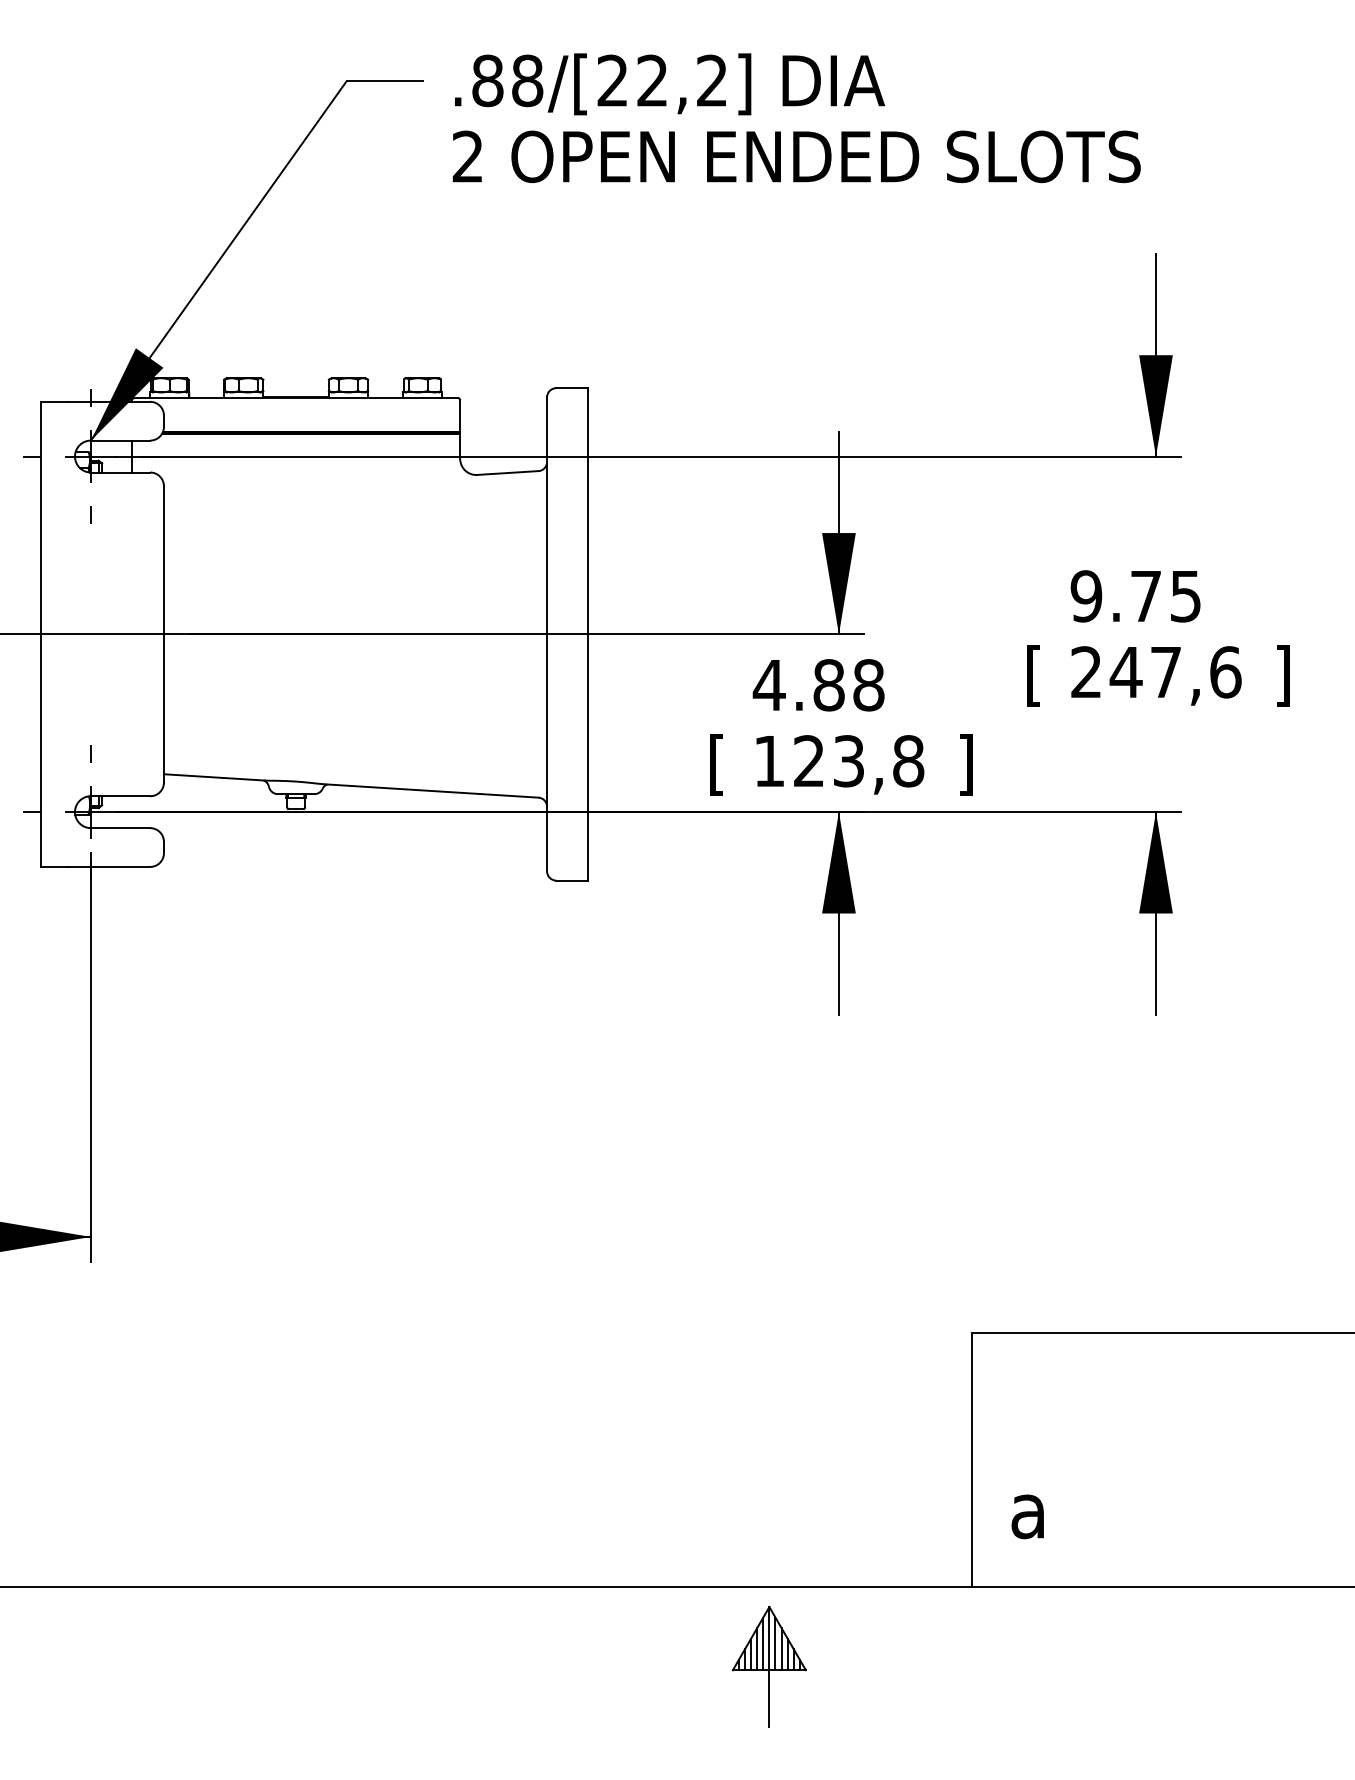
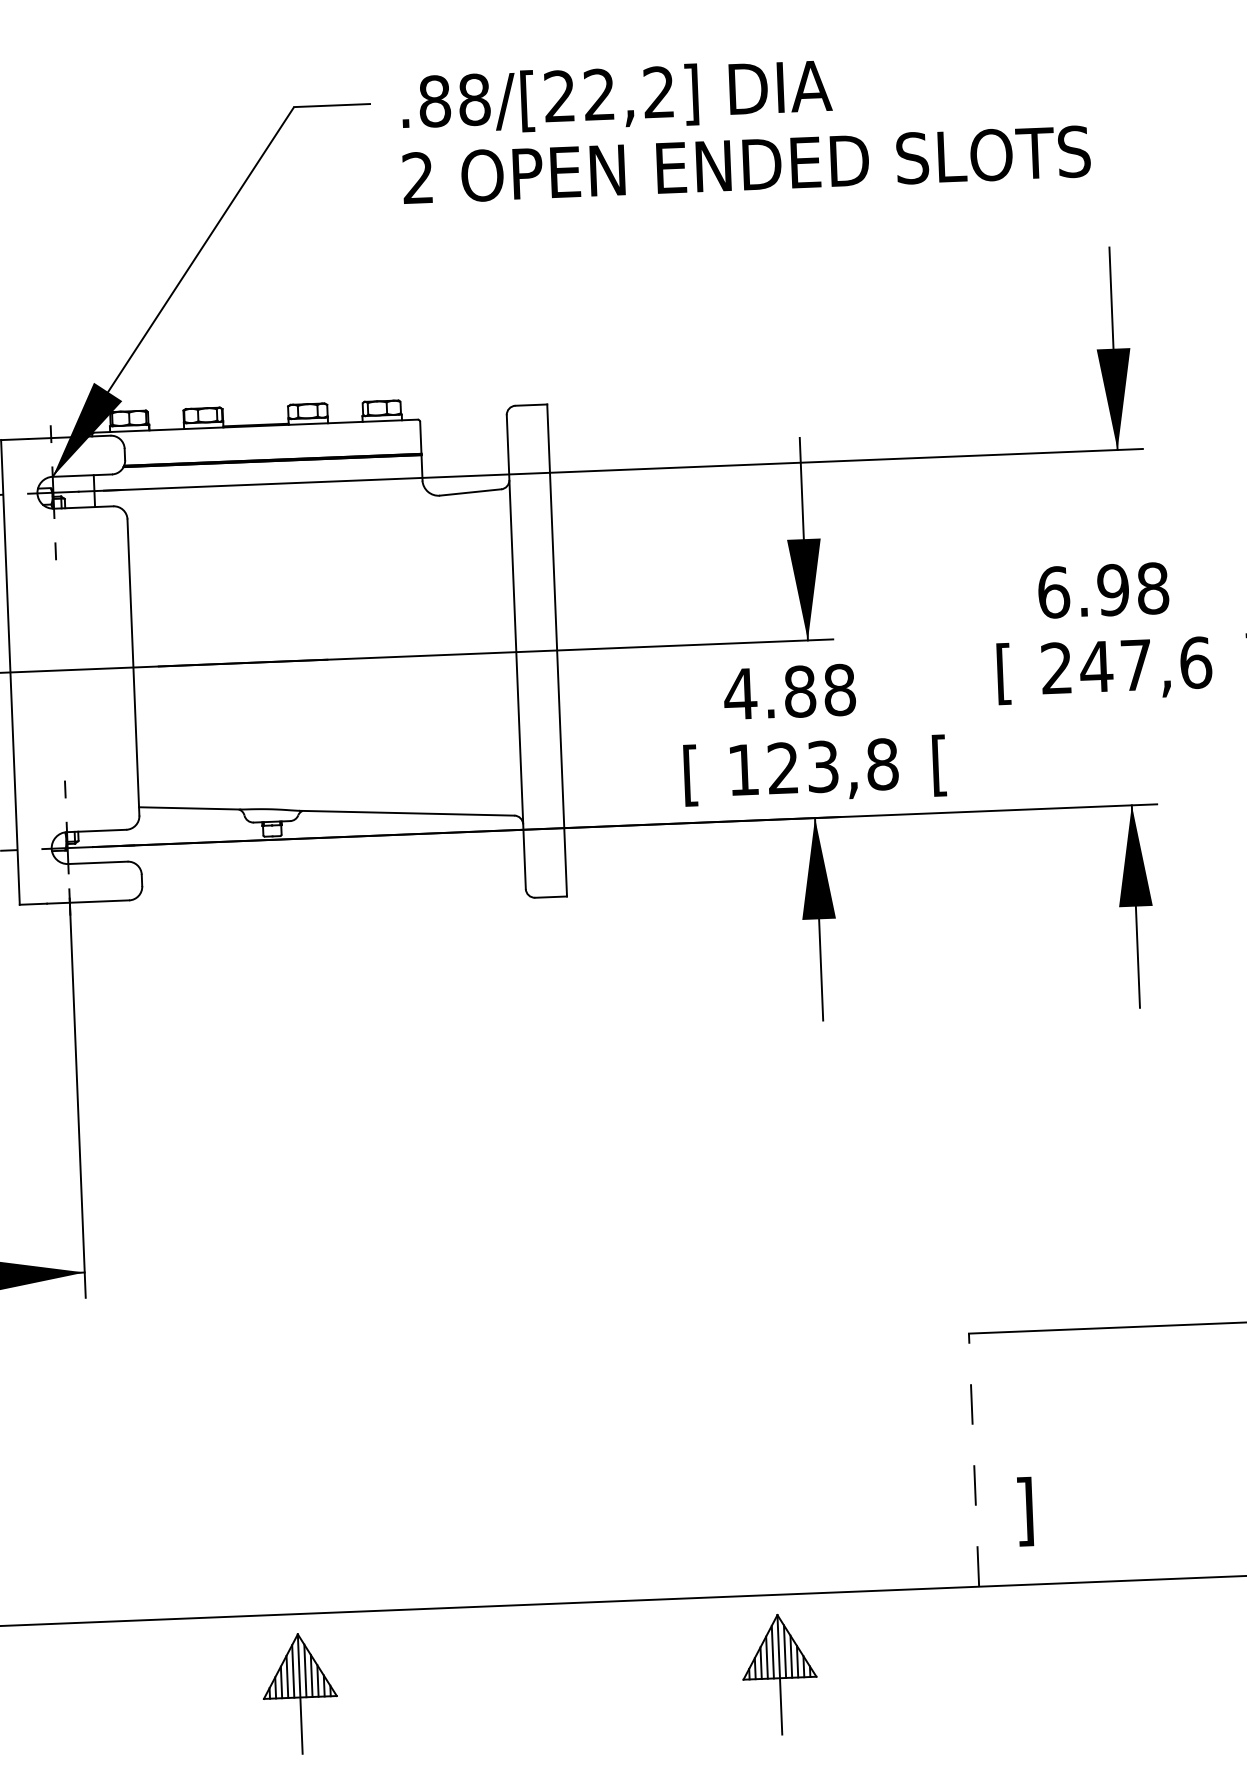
text: (1135, 596) -> (1102, 590), 9.75 -> 6.98
text: (965, 764) -> (939, 765), ] -> [
line: (972, 1460) -> (974, 1460), solid -> dashed
text: (1027, 1513) -> (1031, 1511), a -> ]
part: (288, 1666) -> (299, 1693), added

